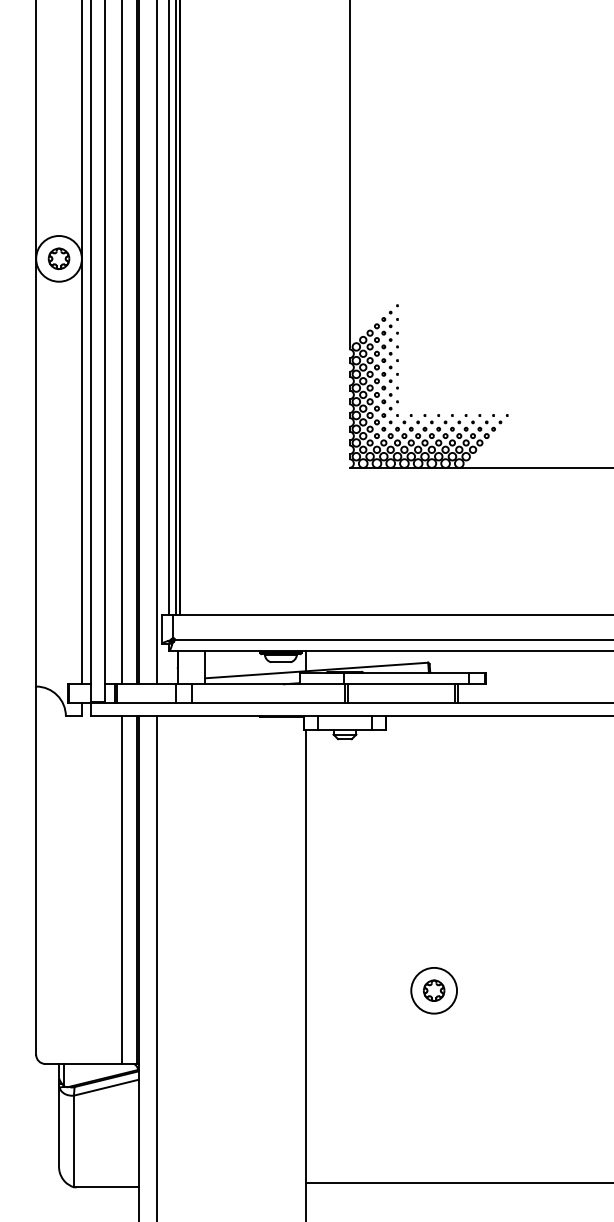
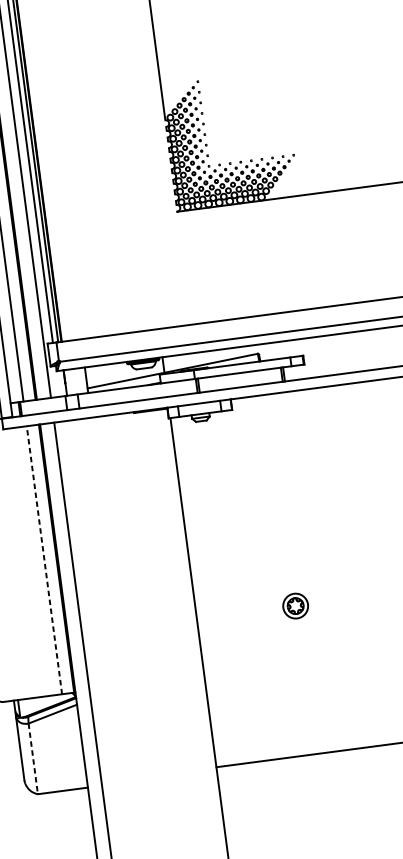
line: (121, 890) -> (44, 560), solid -> dashed
circle: (434, 990) -> (295, 605), size x0.7
line: (73, 1141) -> (32, 758), solid -> dashed

